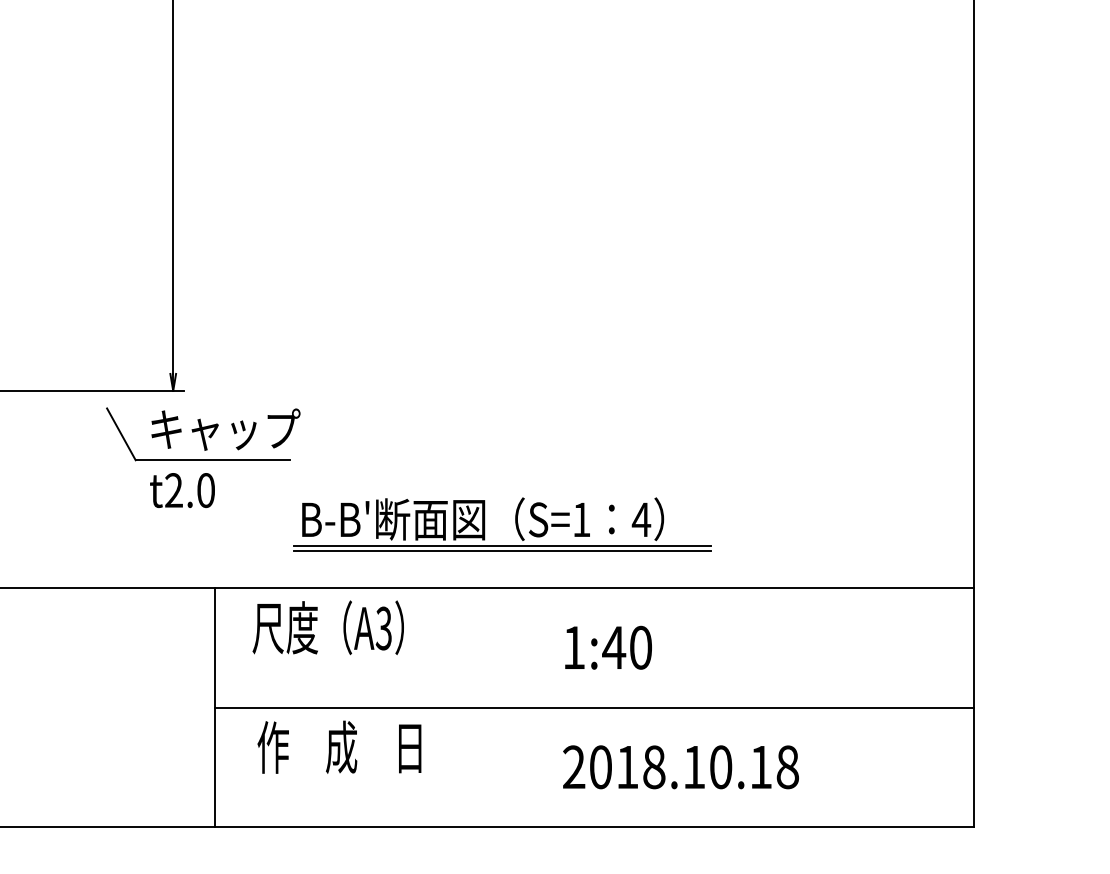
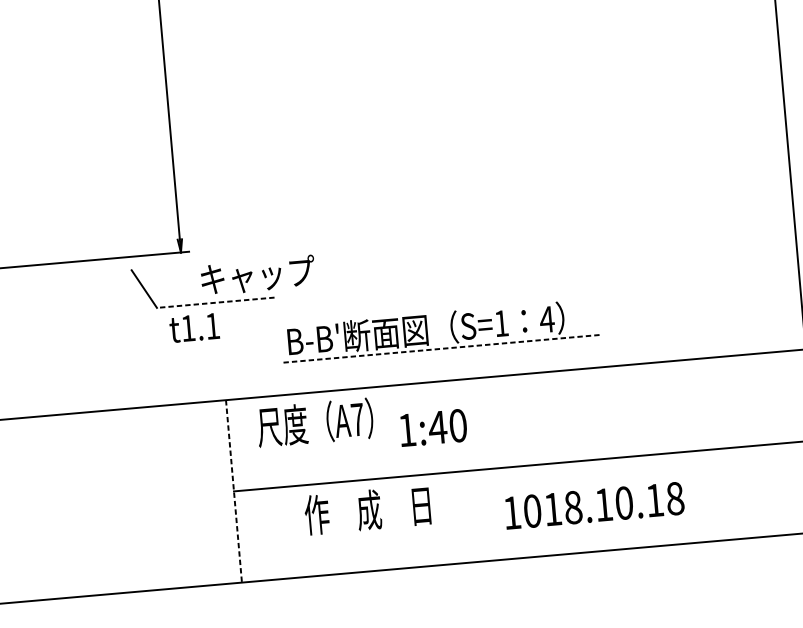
text: (225, 429) -> (257, 275), moved
line: (212, 460) -> (215, 302), solid -> dashed
text: (189, 490) -> (200, 327), t2.0 -> t1.1
line: (502, 545) -> (442, 348), solid -> dashed
line: (502, 551) -> (443, 353), removed
text: (383, 628) -> (357, 419), A3 -> A7
text: (608, 647) -> (433, 427), moved
line: (214, 708) -> (233, 492), solid -> dashed
text: (339, 746) -> (367, 509), moved
text: (574, 766) -> (512, 512), 2018.10.18 -> 1018.10.18

